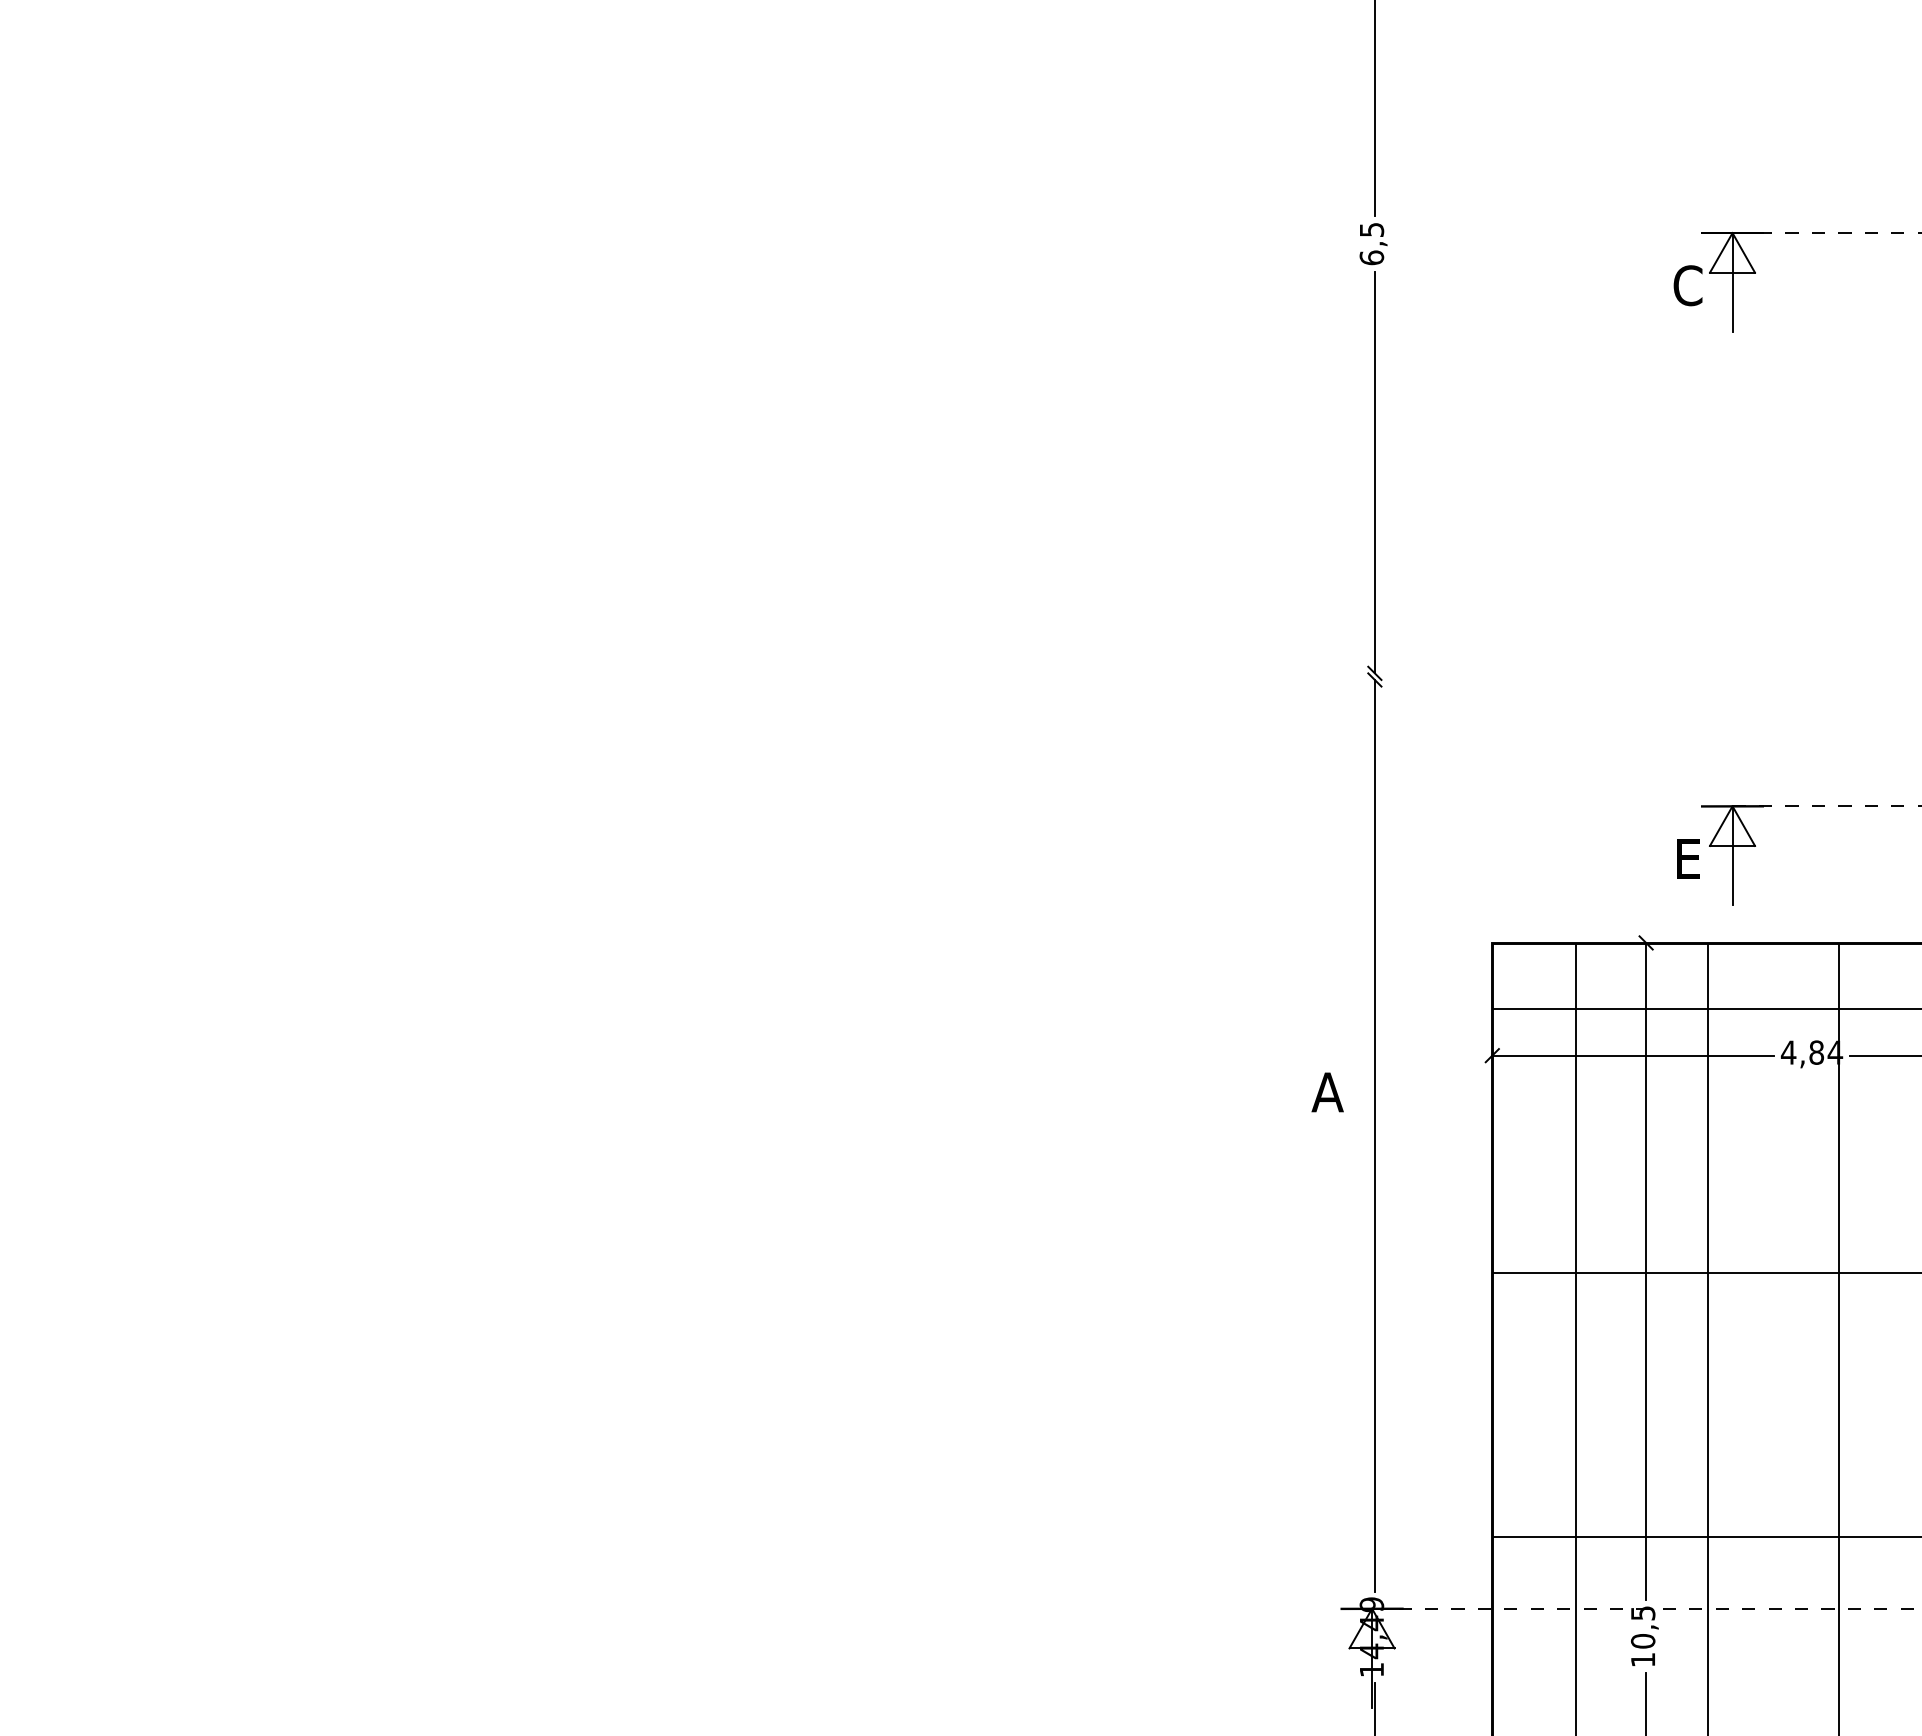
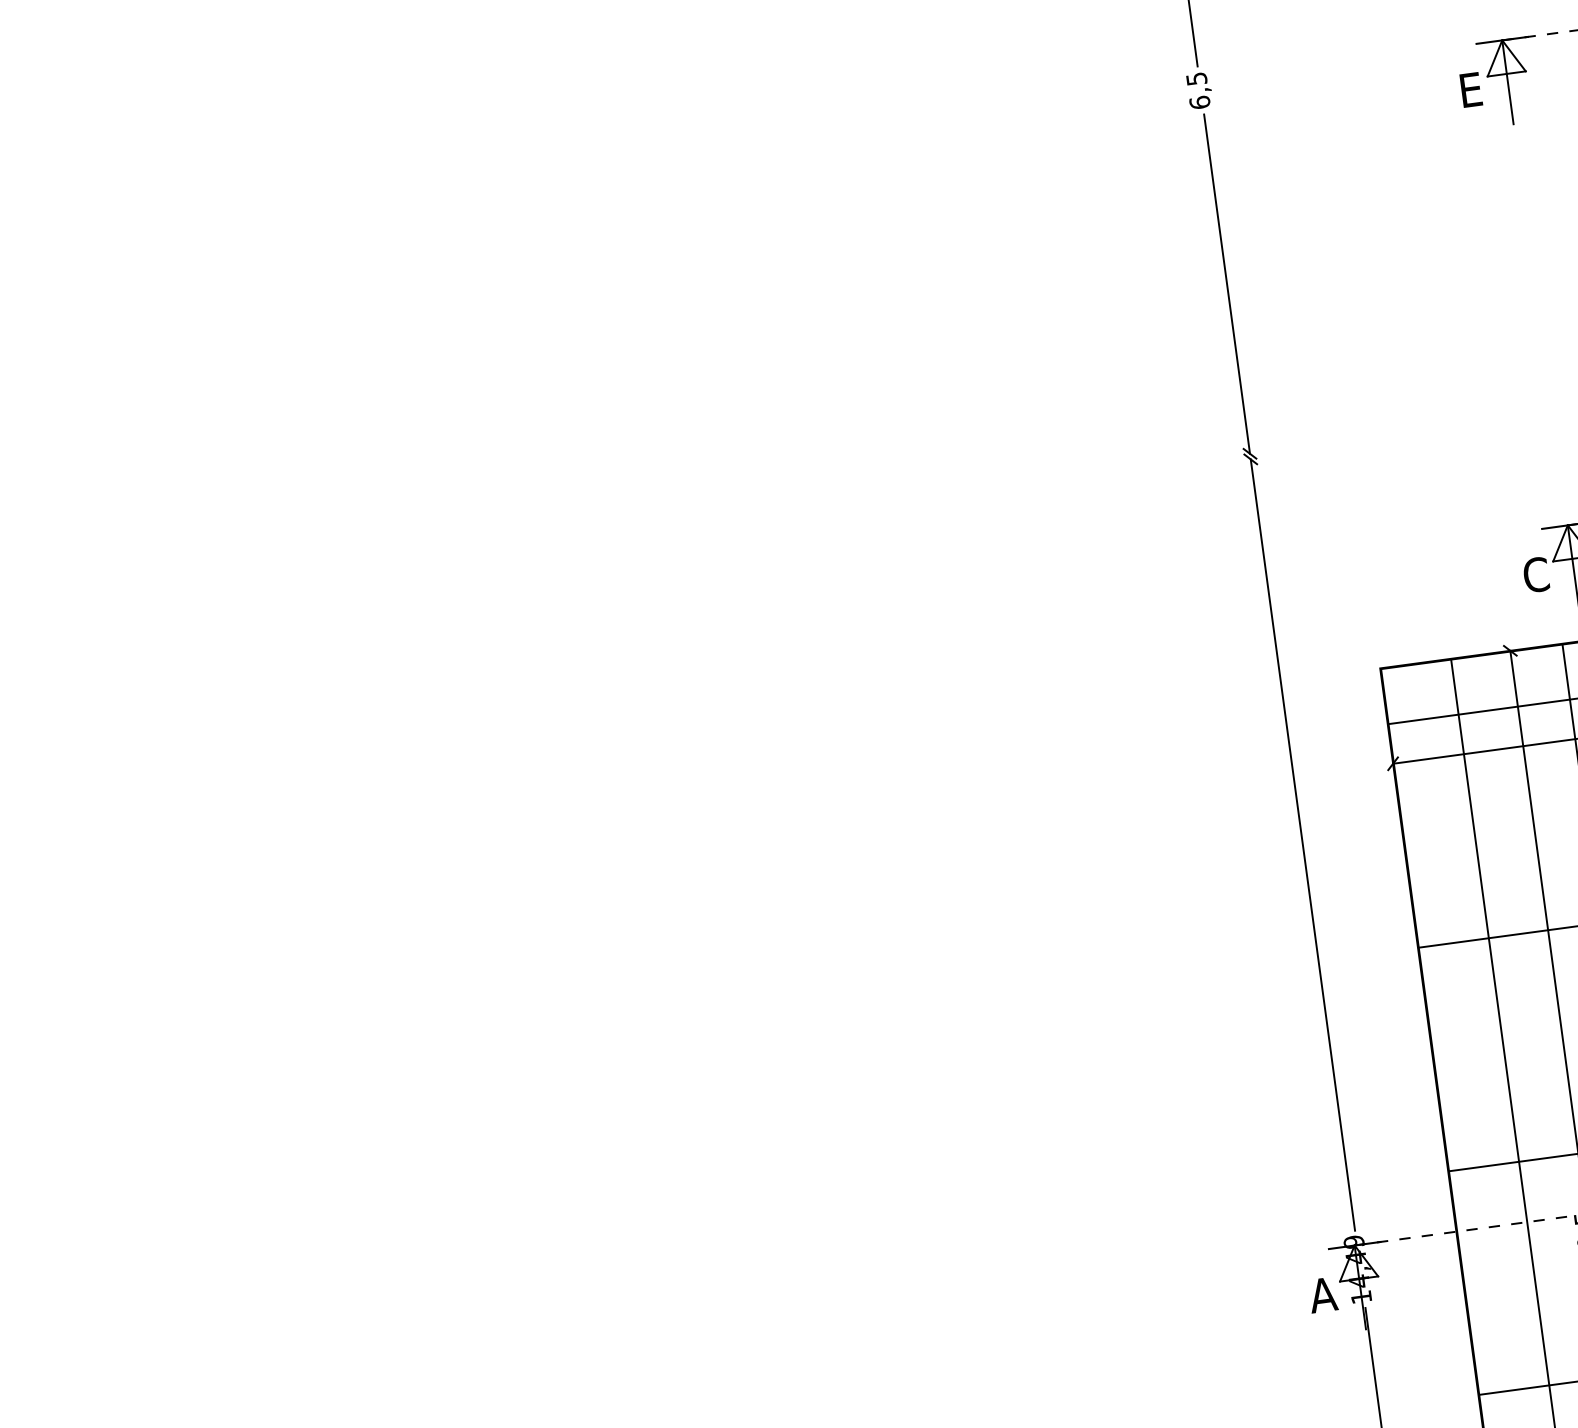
text: (1687, 285) -> (1470, 89), C -> E
text: (1687, 858) -> (1535, 574), E -> C
text: (1327, 1092) -> (1322, 1295), moved

